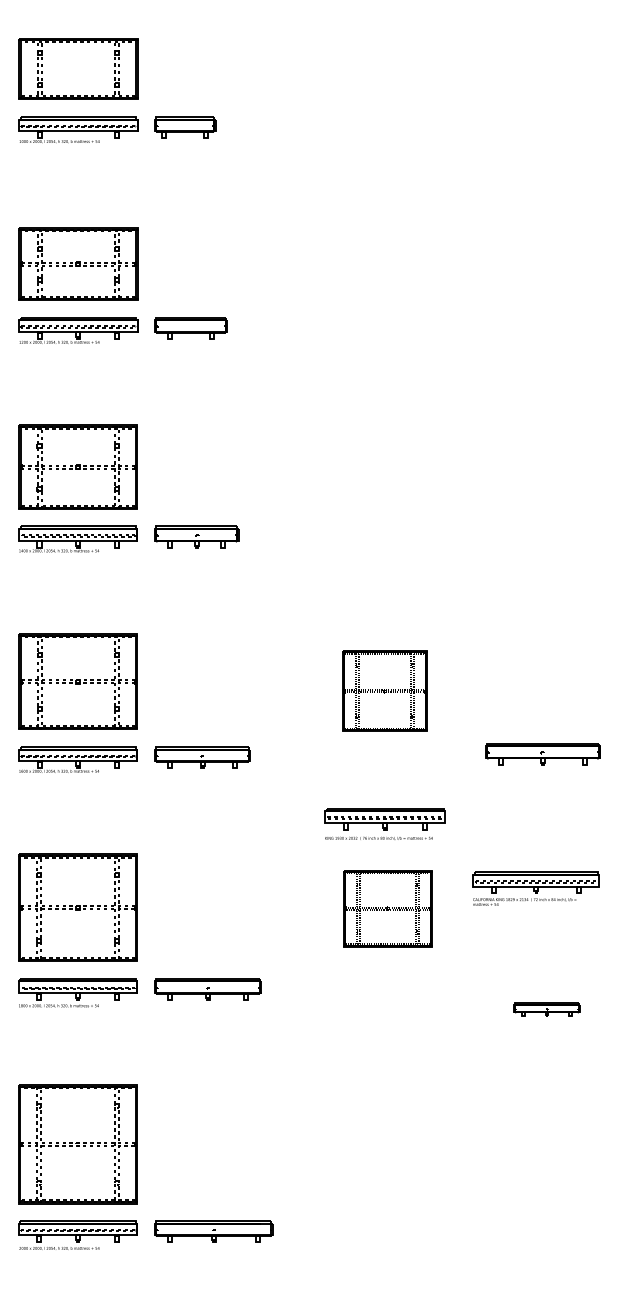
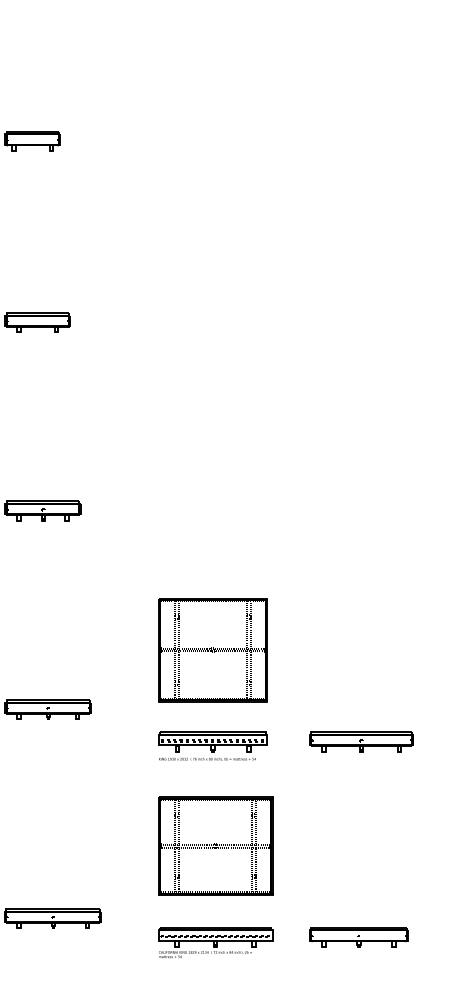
part: (384, 690) -> (212, 649), size x1.43
part: (542, 754) -> (361, 742), moved
part: (384, 823) -> (212, 745), moved
part: (535, 888) -> (215, 942), moved
part: (387, 908) -> (215, 845), size x1.43
part: (546, 1009) -> (358, 936), size x1.67

